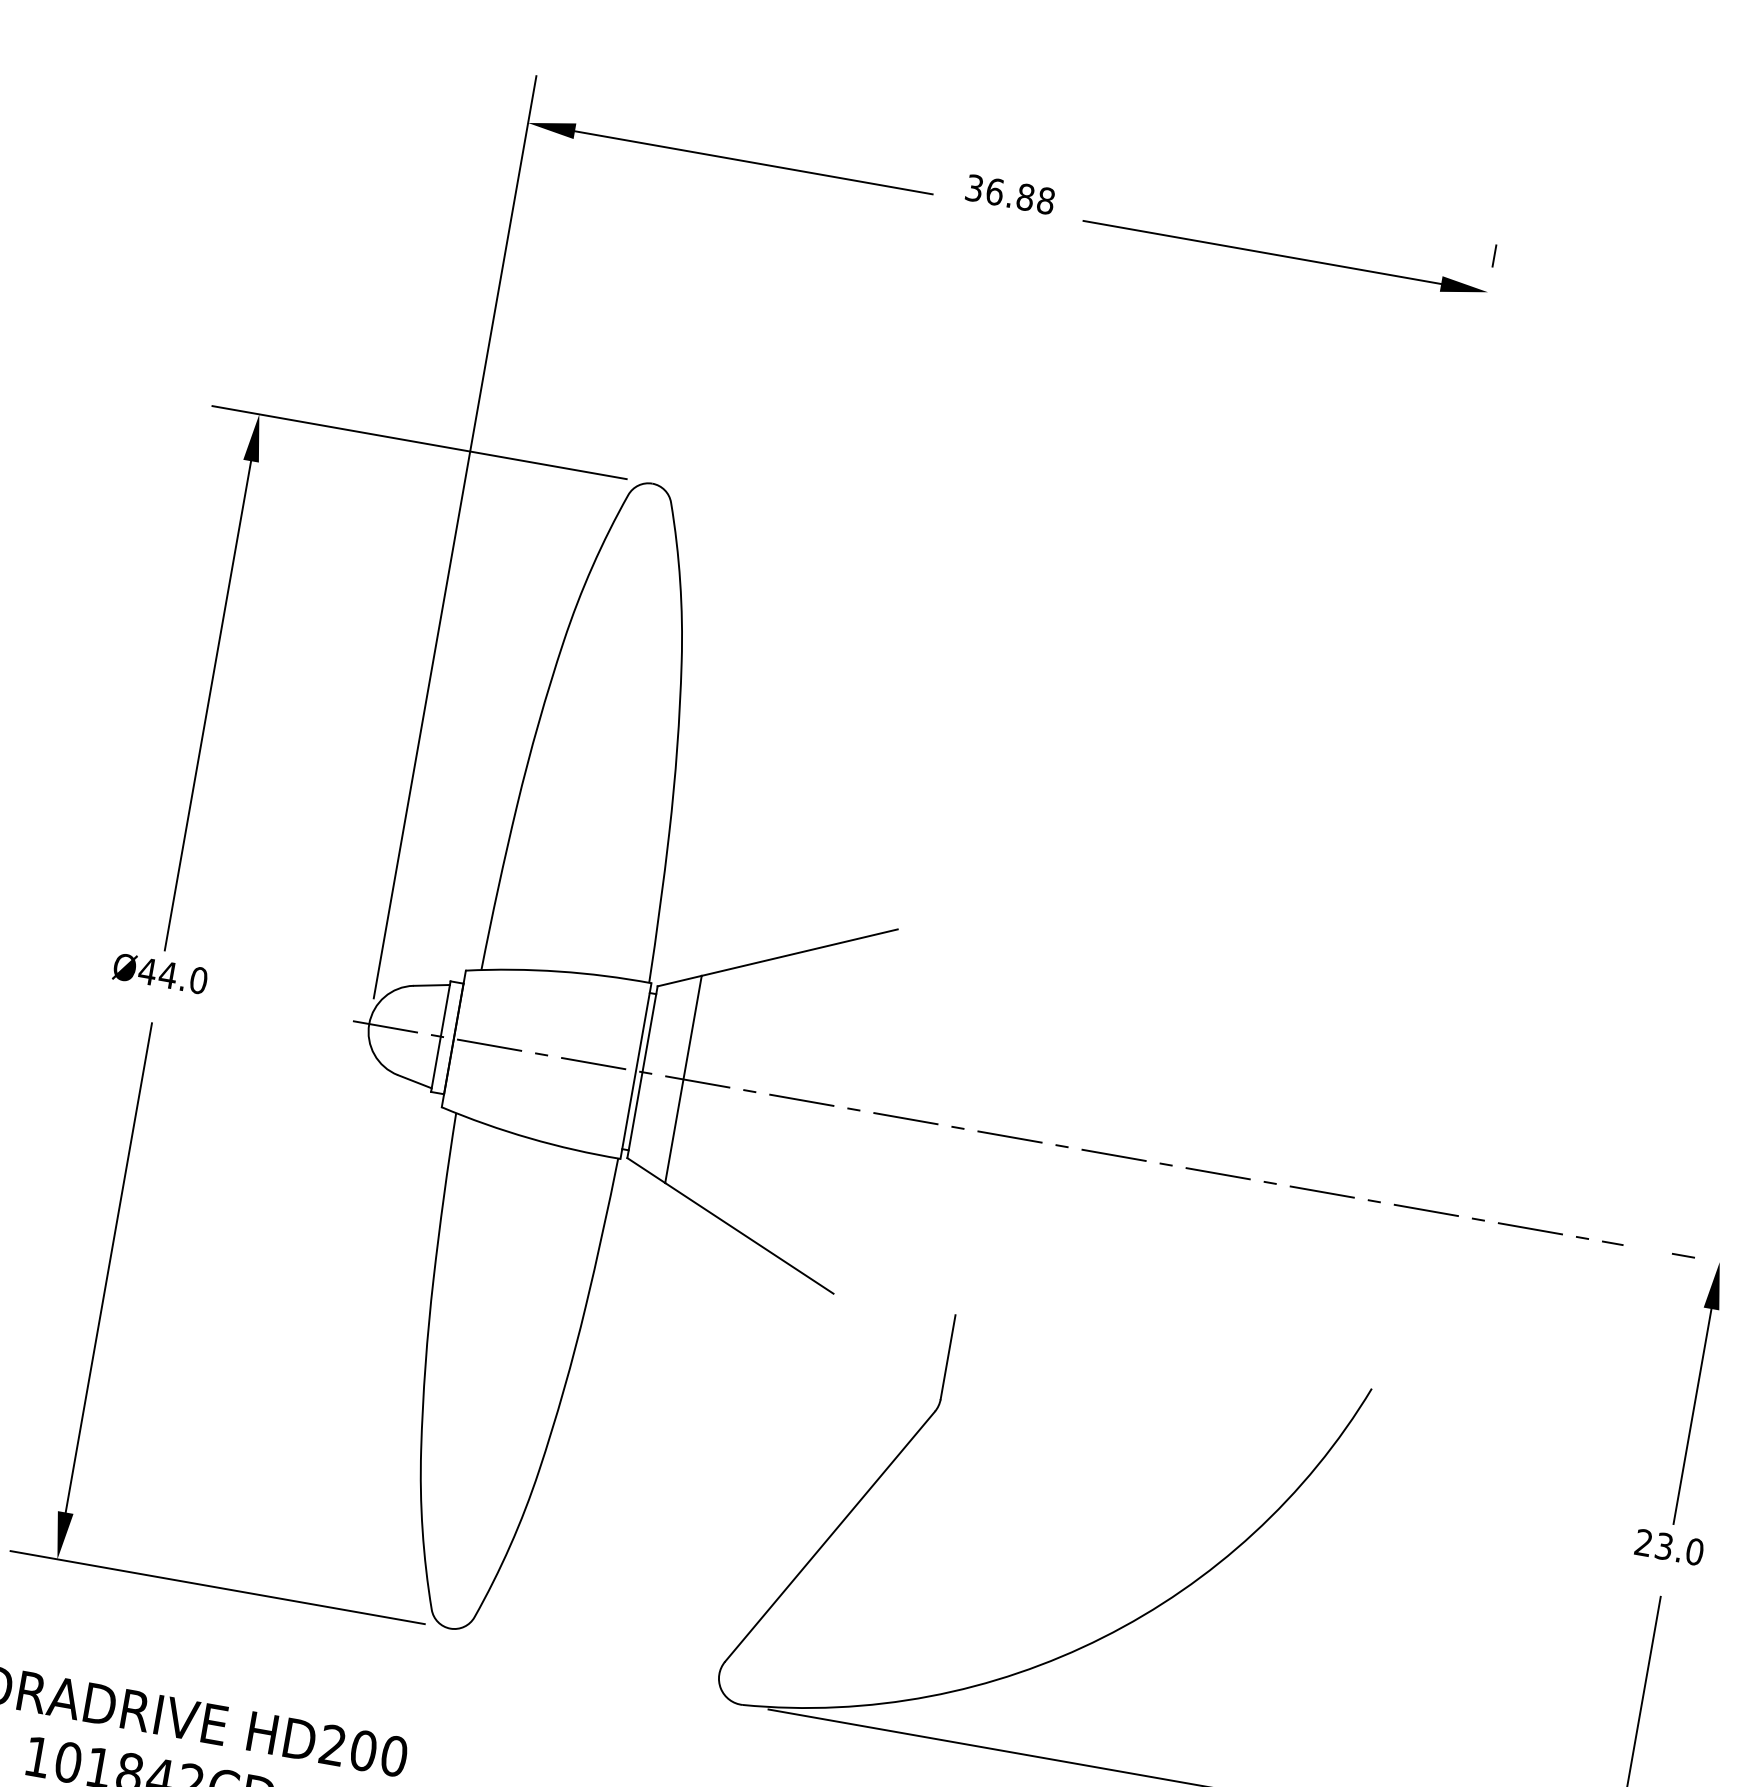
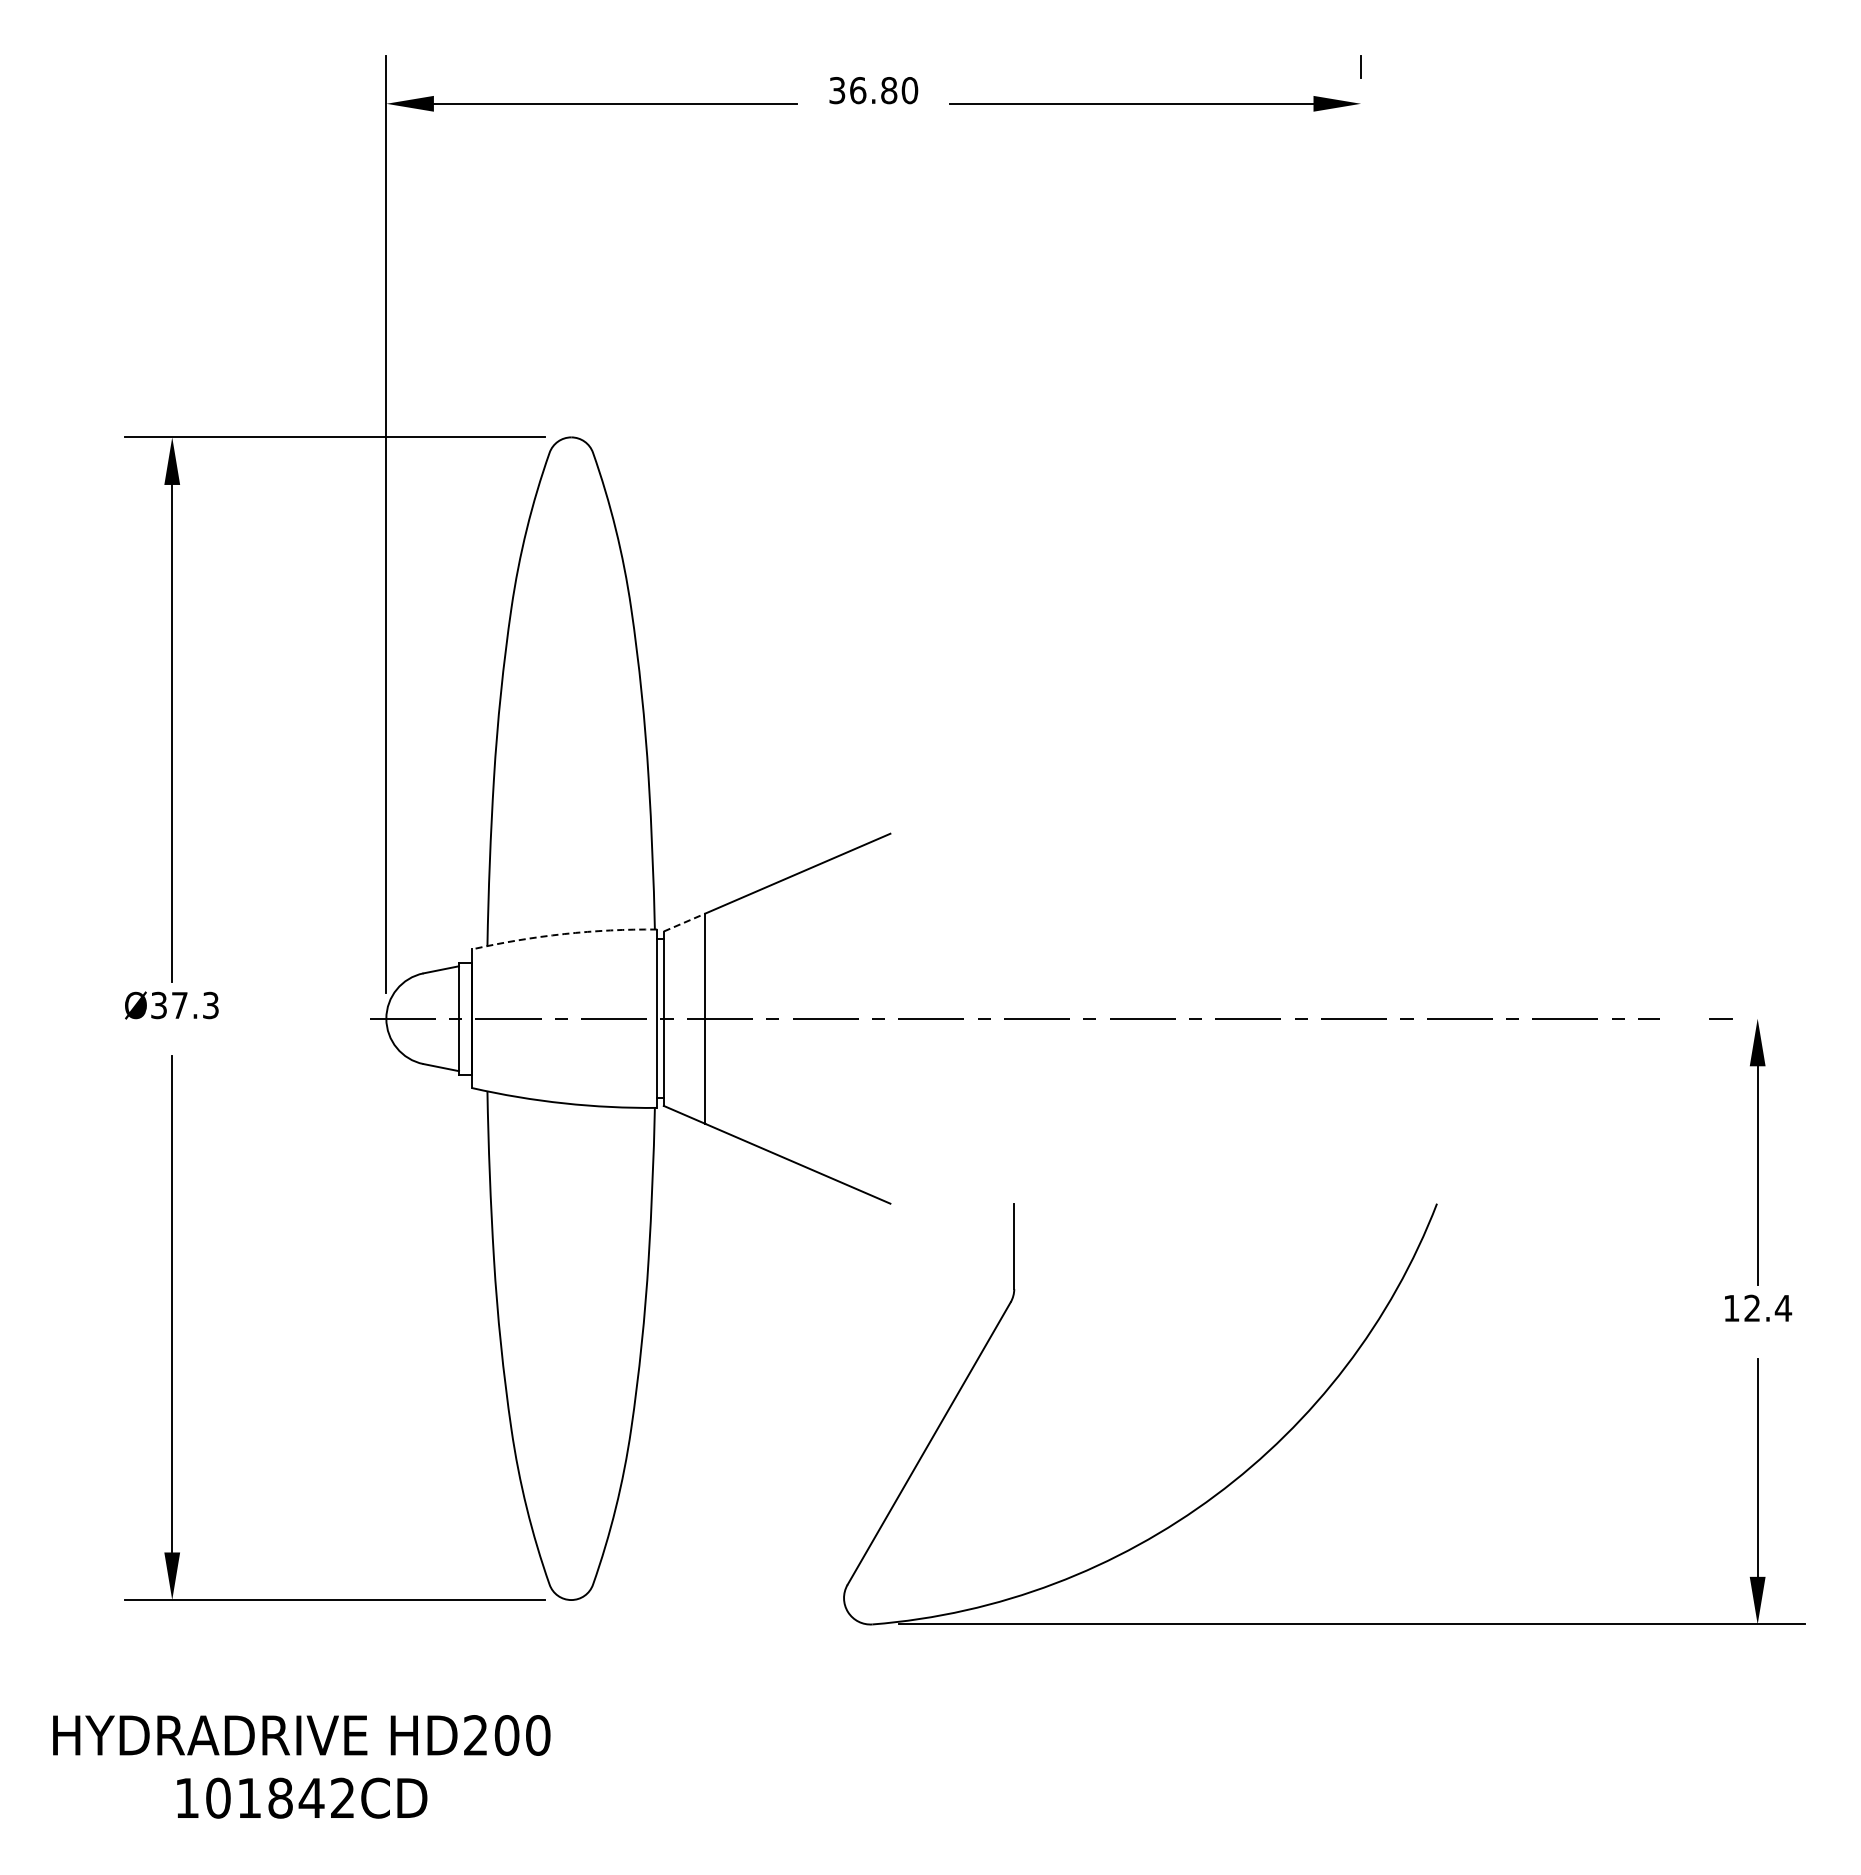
text: (1045, 200) -> (909, 90), 36.88 -> 36.80
arc: (559, 972) -> (564, 934), solid -> dashed
text: (172, 975) -> (184, 1005), Ø44.0 -> Ø37.3
line: (679, 981) -> (684, 922), solid -> dashed
text: (1669, 1546) -> (1757, 1307), 23.0 -> 12.4

